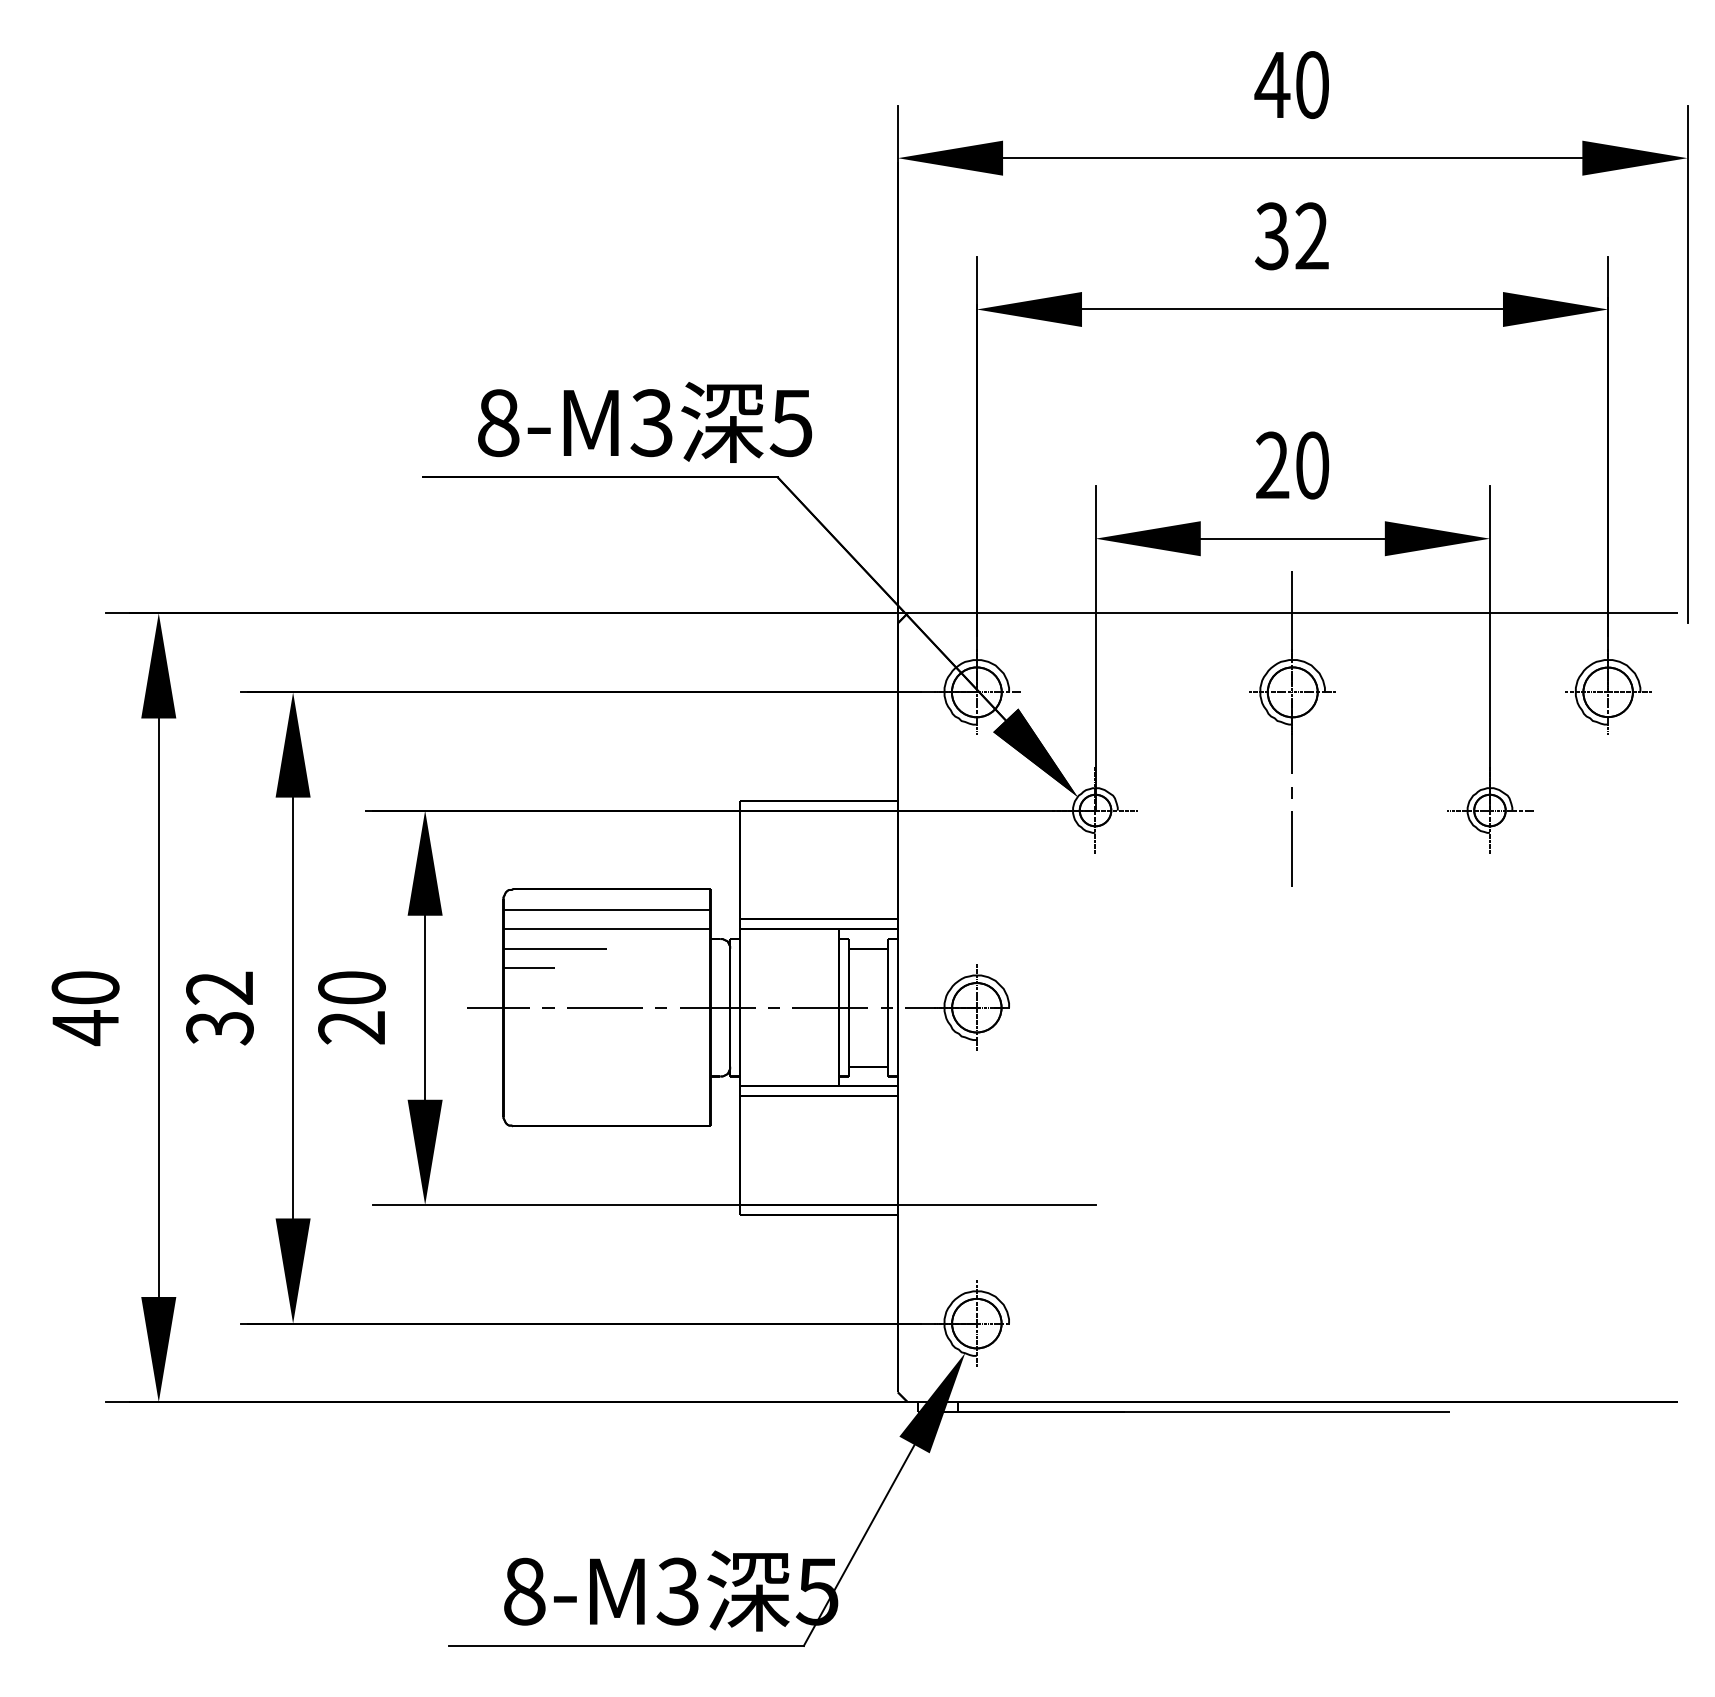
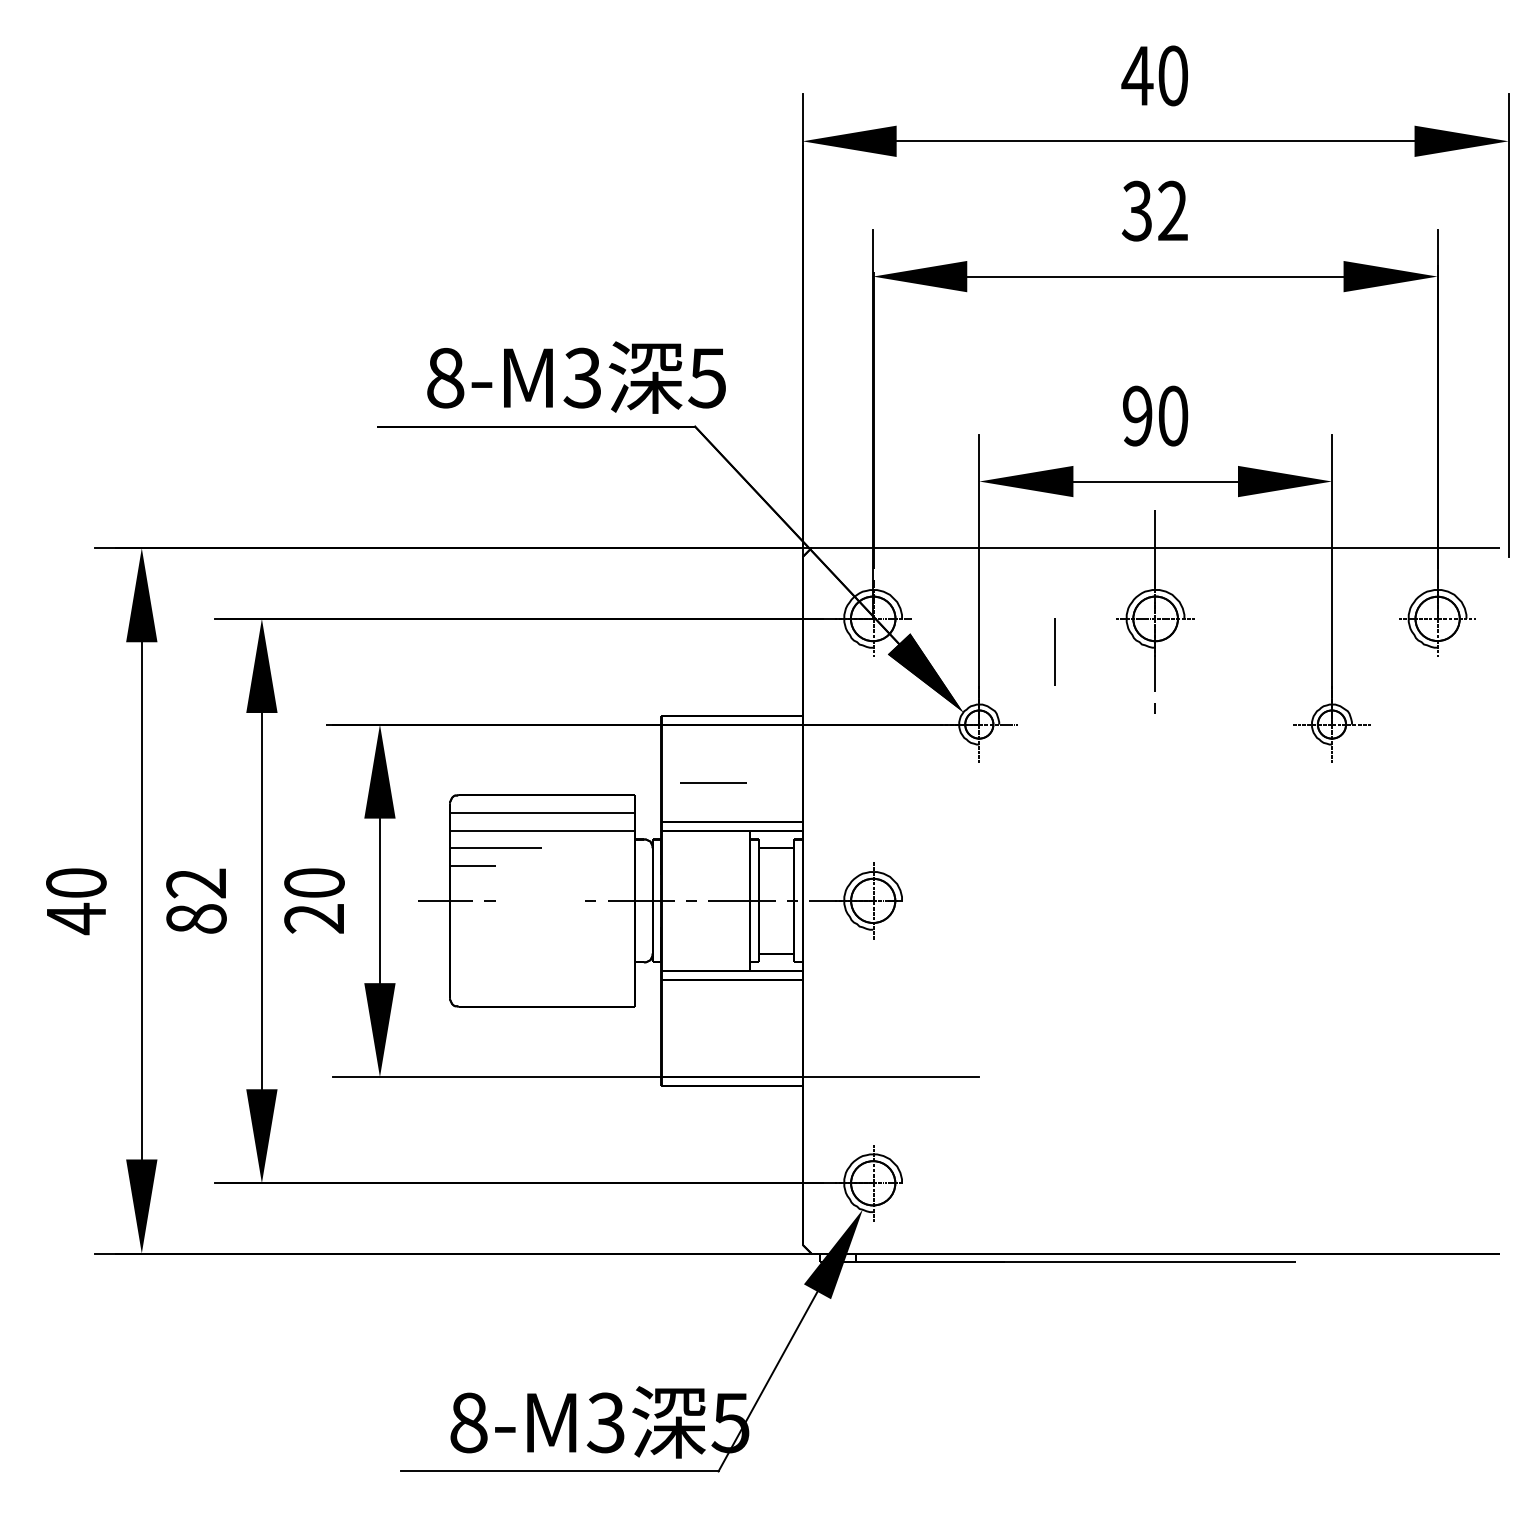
text: (1272, 465) -> (1137, 416), 20 -> 90
line: (1291, 848) -> (1054, 651), moved
line: (604, 1007) -> (713, 782), moved
text: (219, 1028) -> (196, 919), 32 -> 82

